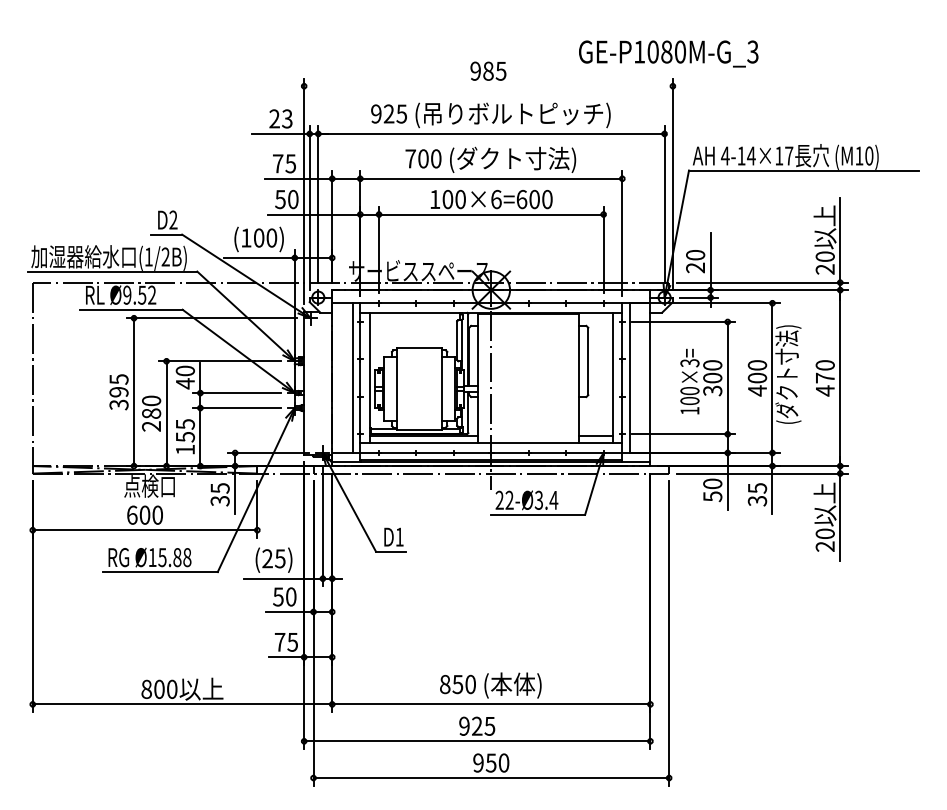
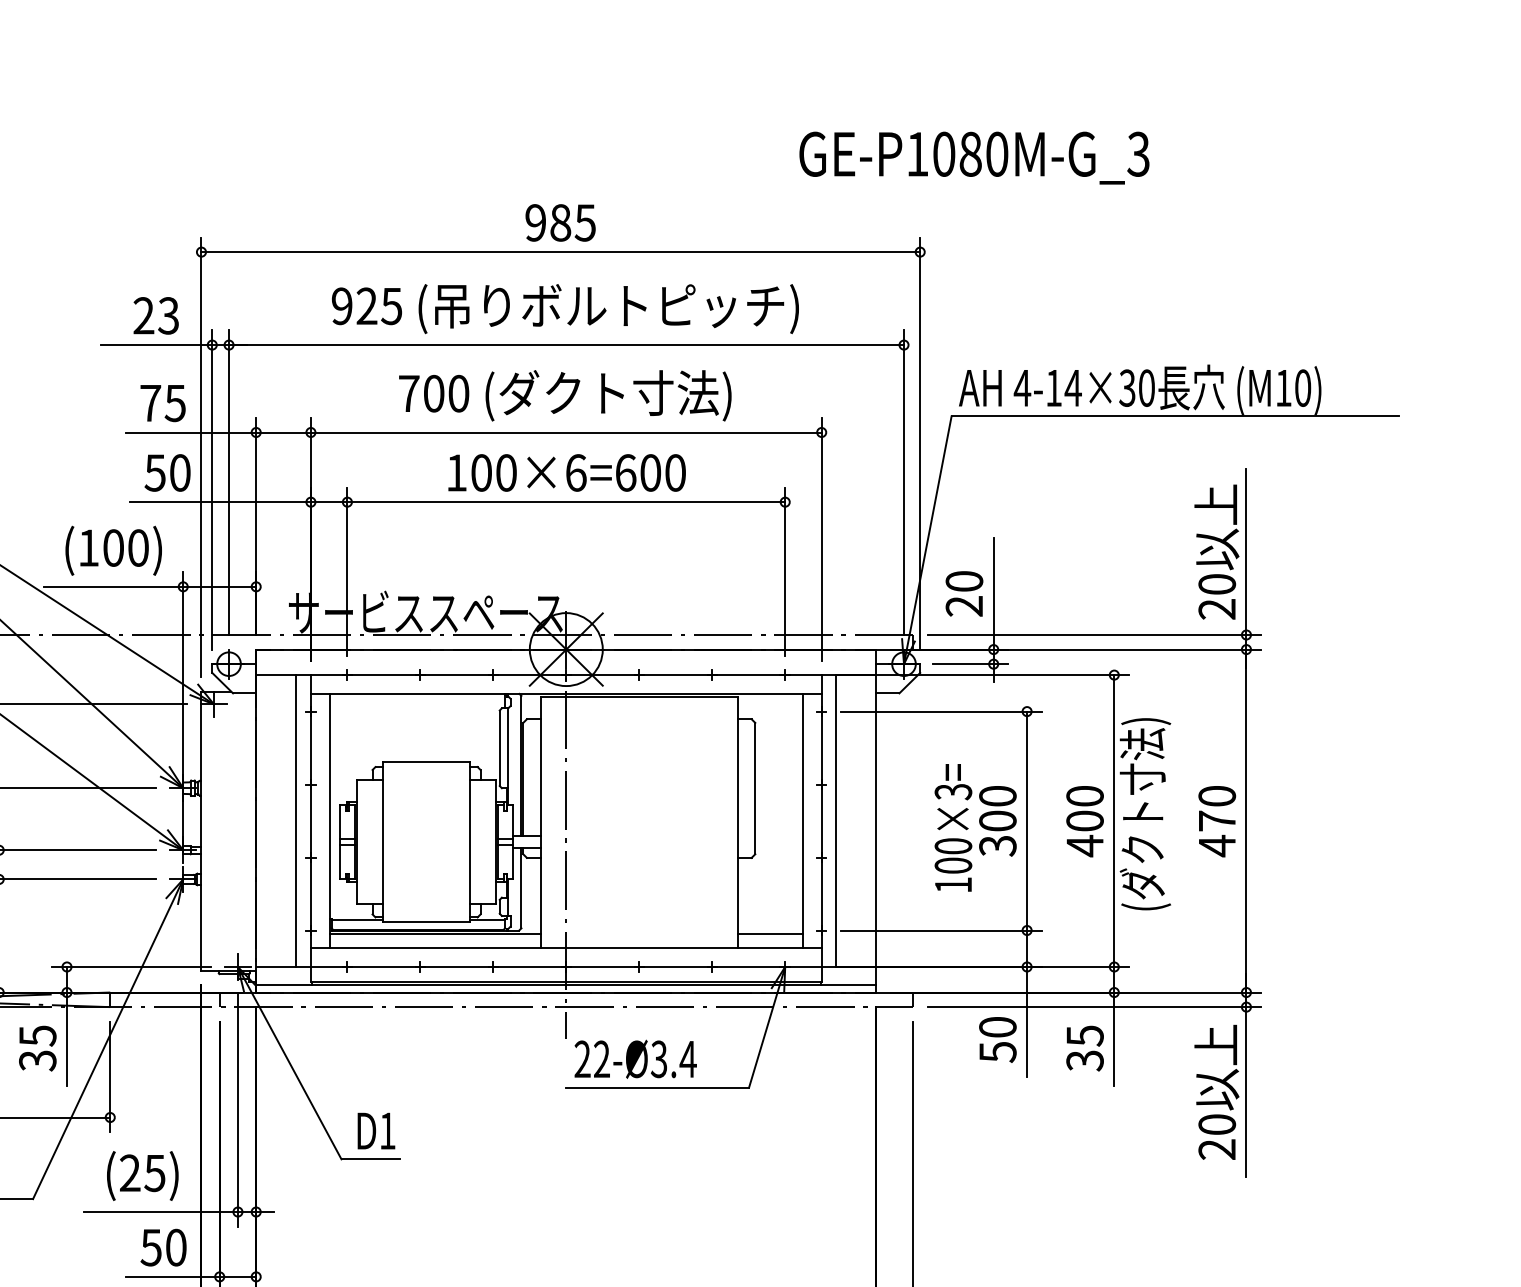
text: (668, 53) -> (973, 157), moved
line: (488, 86) -> (560, 252), added
text: (784, 155) -> (1137, 387), 4-14×17 -> 4-14×30

